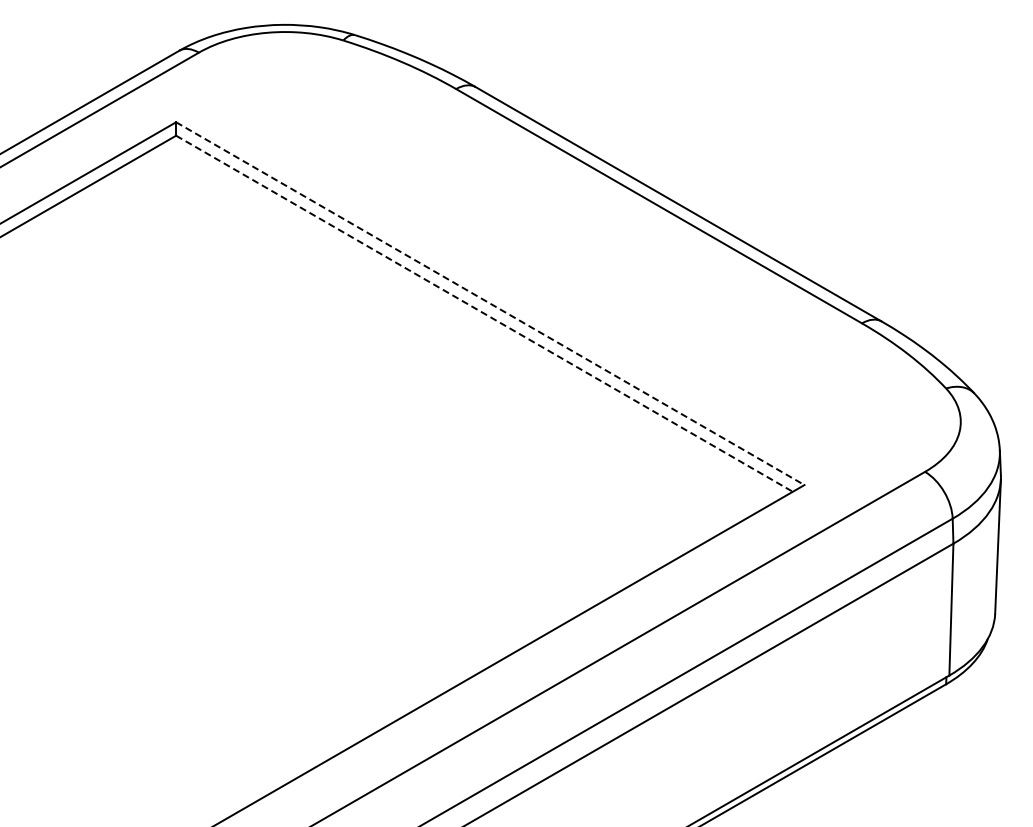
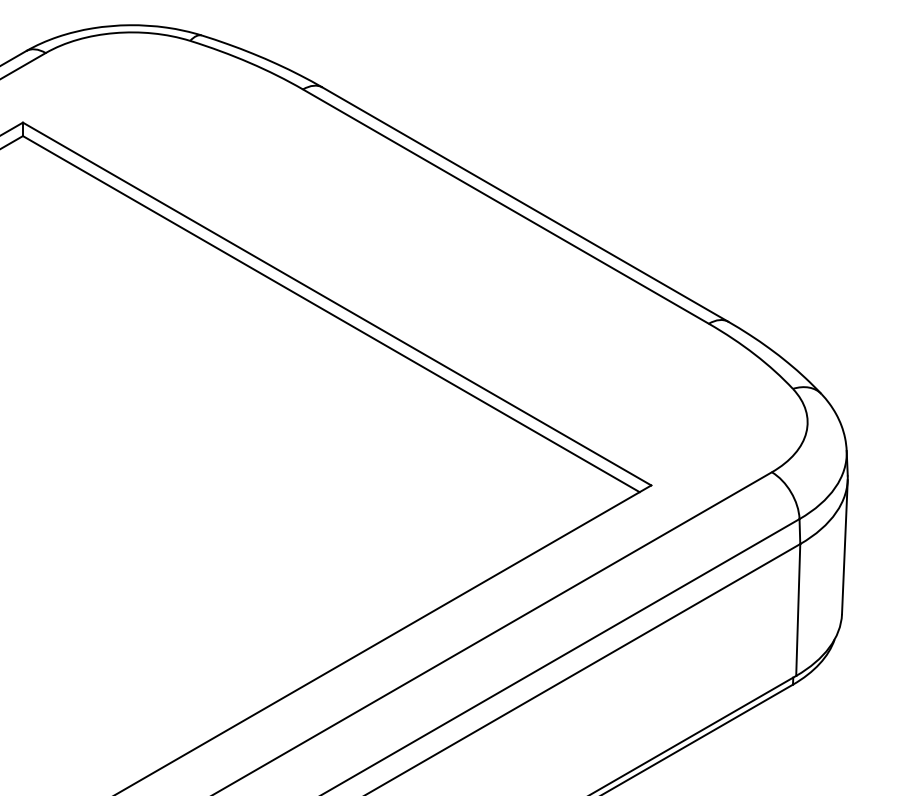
line: (490, 303) -> (337, 303), dashed -> solid
line: (484, 314) -> (331, 314), dashed -> solid

